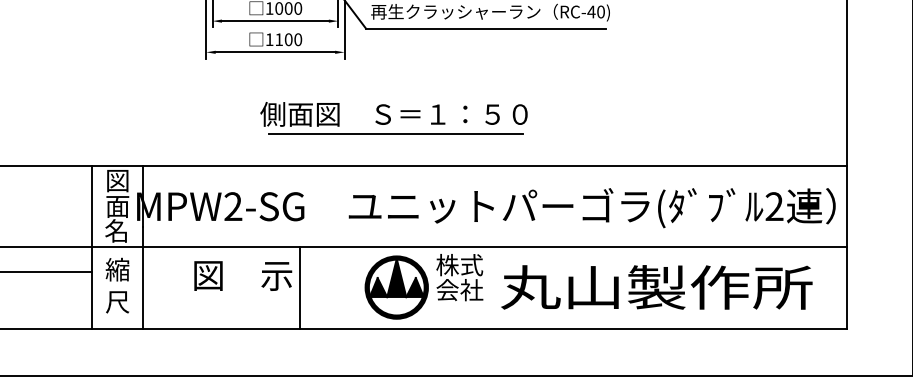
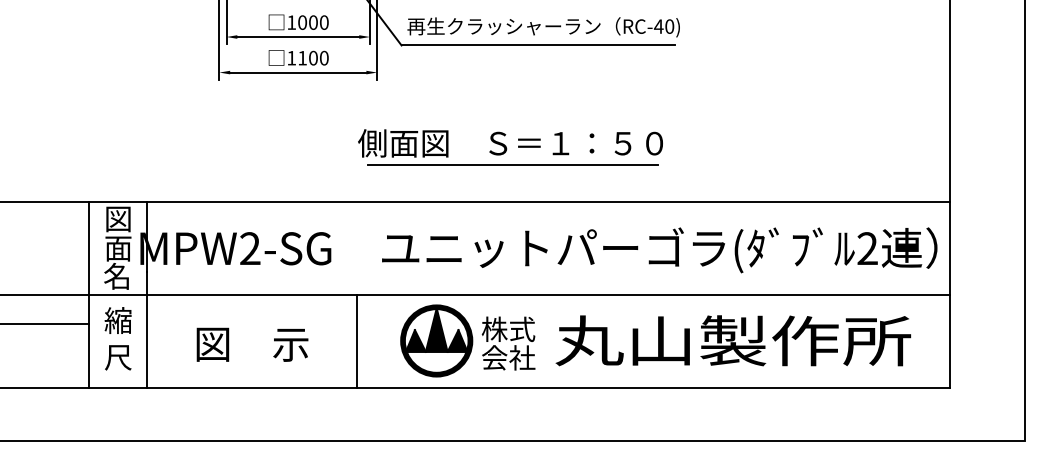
part: (393, 117) -> (510, 147), moved
text: (243, 275) -> (252, 344), moved
text: (459, 277) -> (508, 343), moved
line: (300, 288) -> (356, 341), moved

